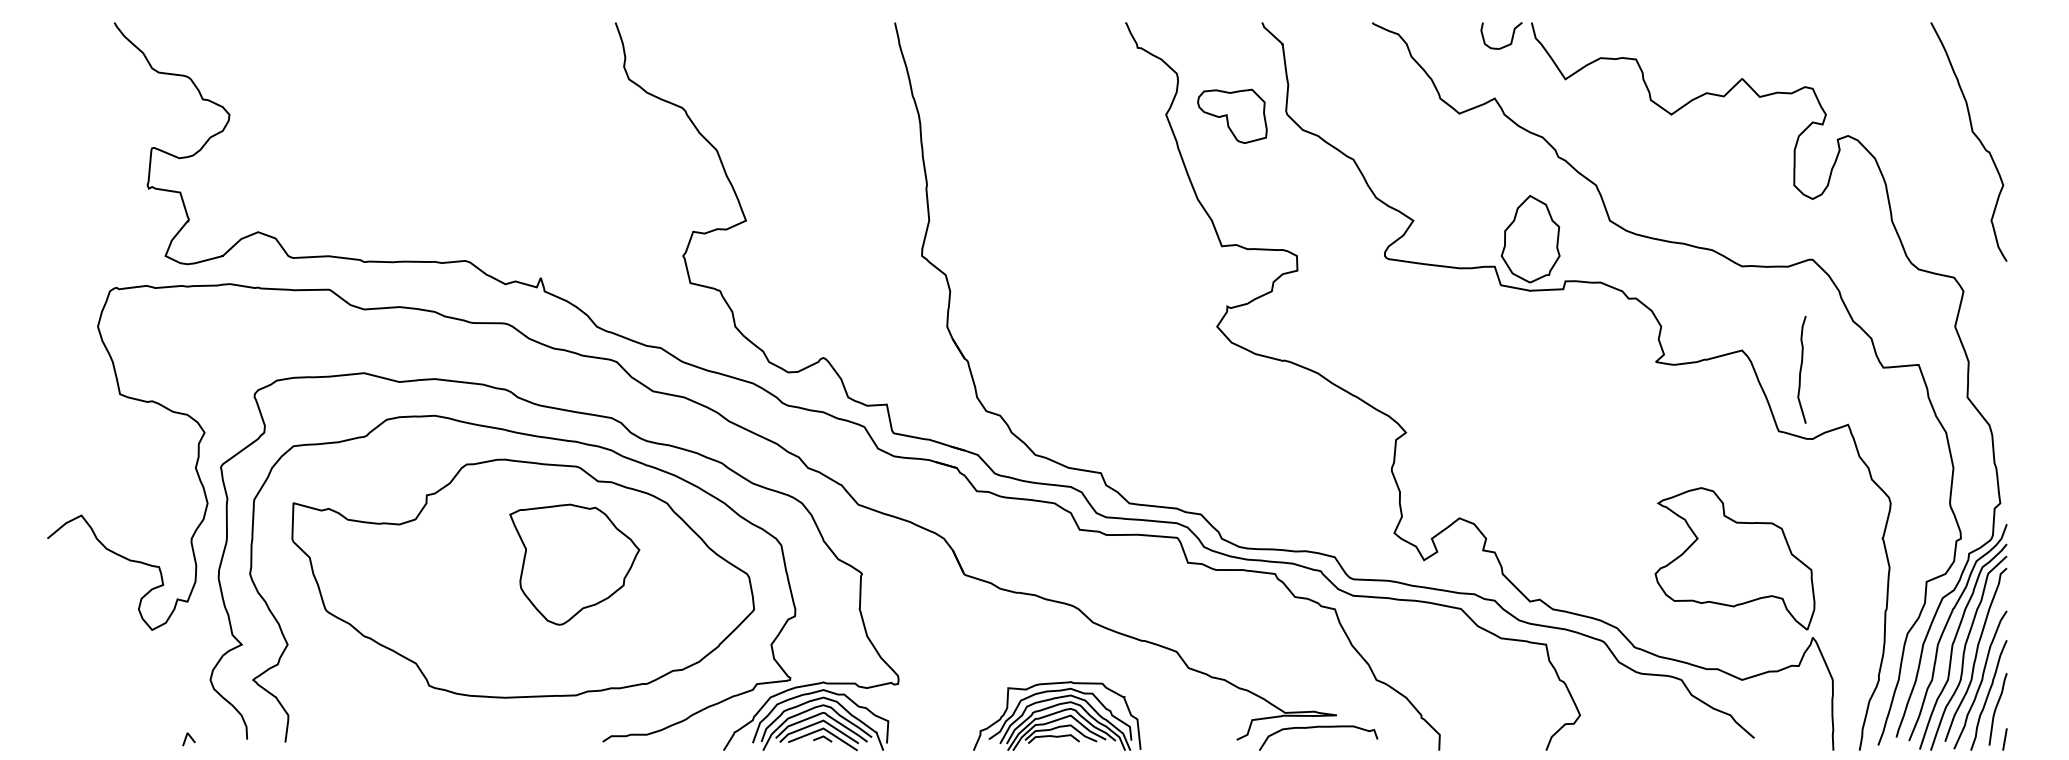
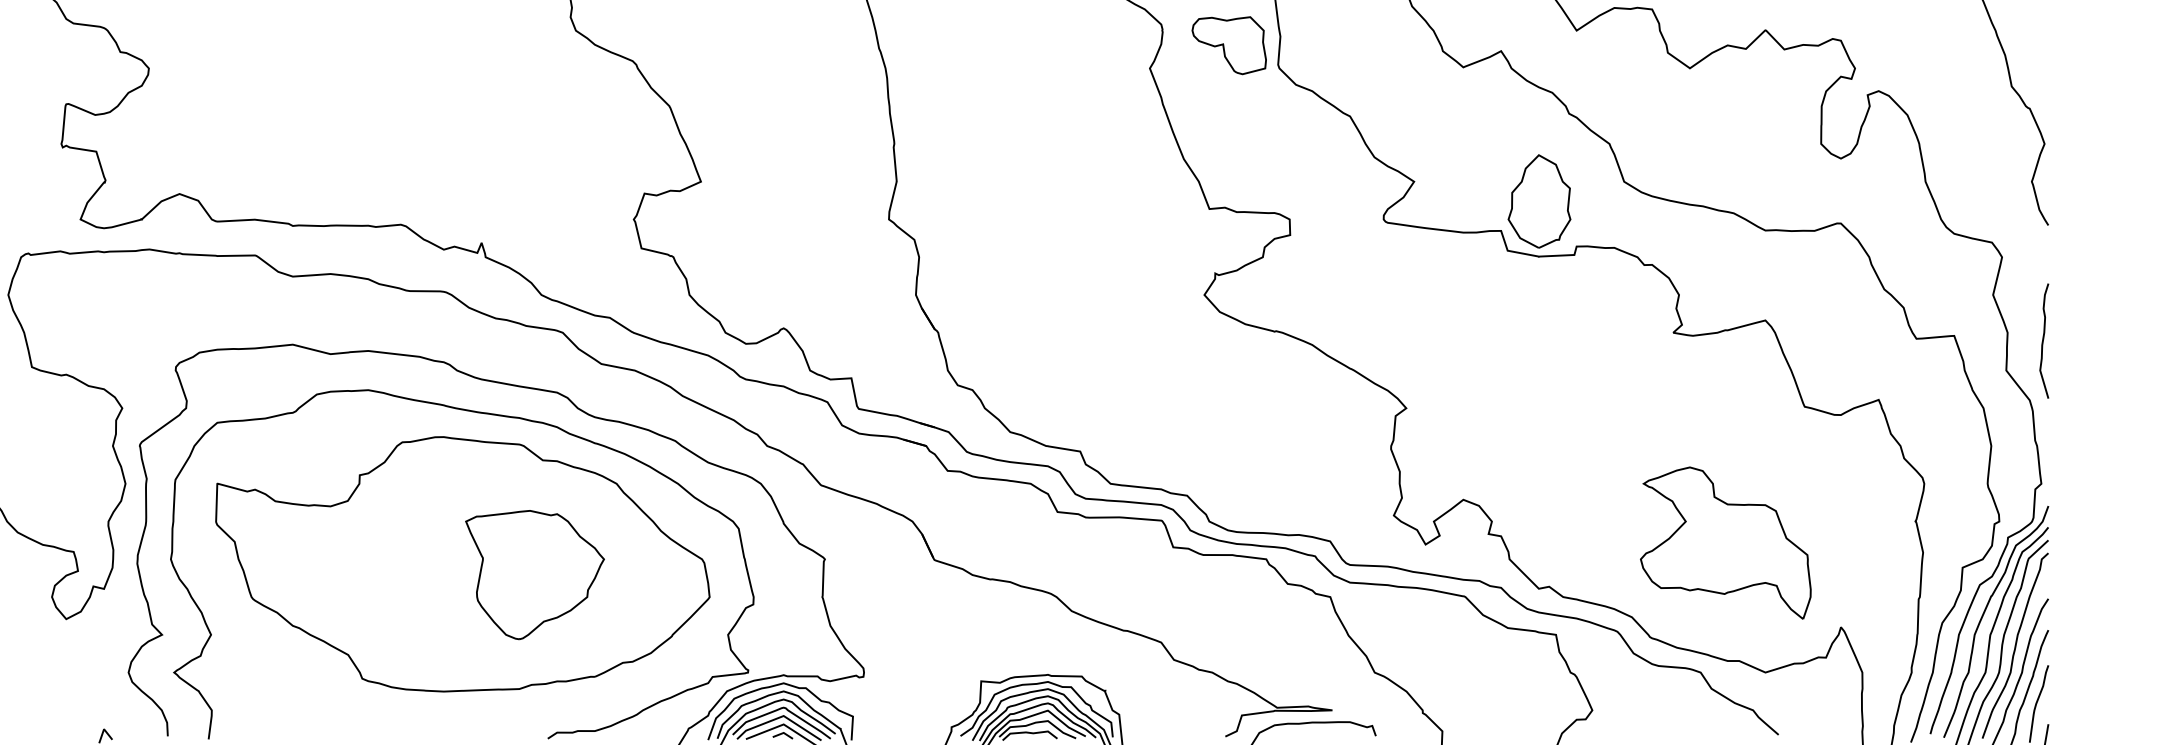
part: (1232, 115) -> (1229, 44), moved
curve: (1801, 369) -> (2043, 340), moved
part: (1734, 558) -> (1725, 542), moved
part: (574, 564) -> (534, 574), moved

